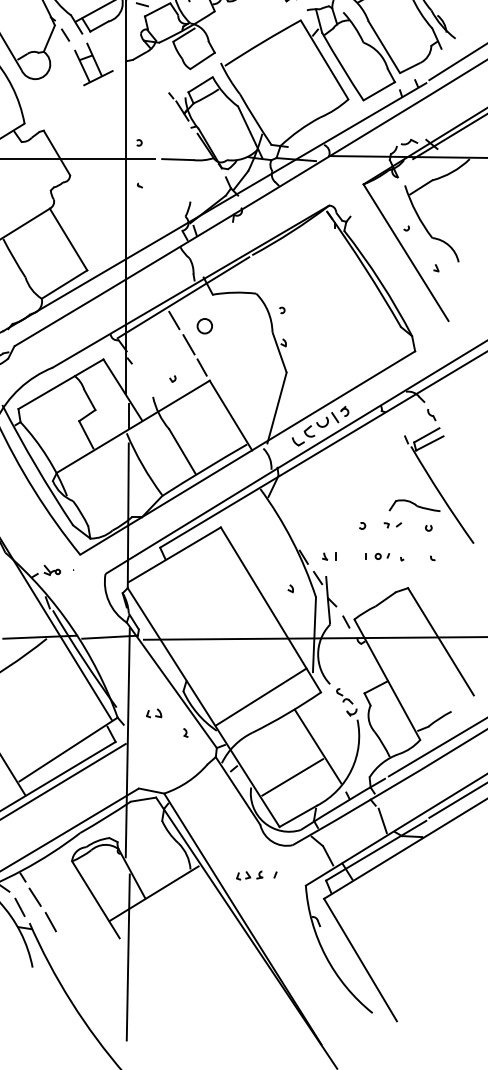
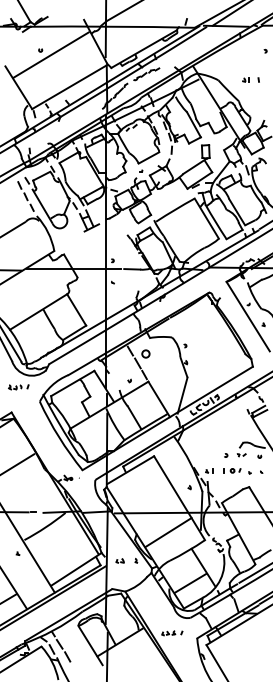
part: (384, 557) -> (237, 471), size x1.43
line: (261, 697) -> (168, 532), moved
part: (152, 712) -> (119, 560), moved

